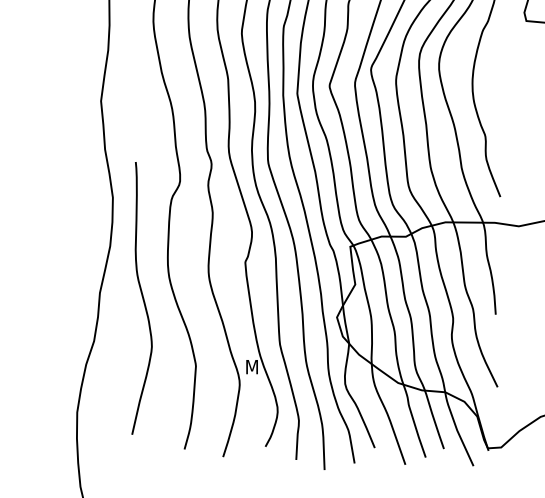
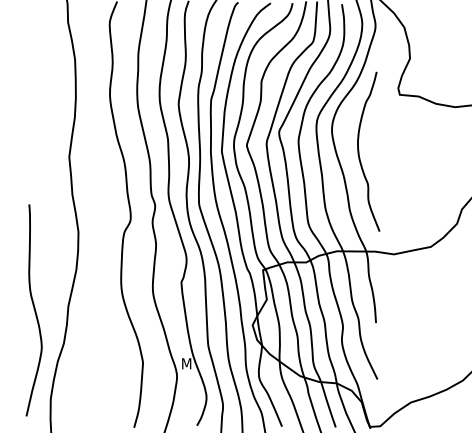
curve: (141, 297) -> (33, 309), moved

